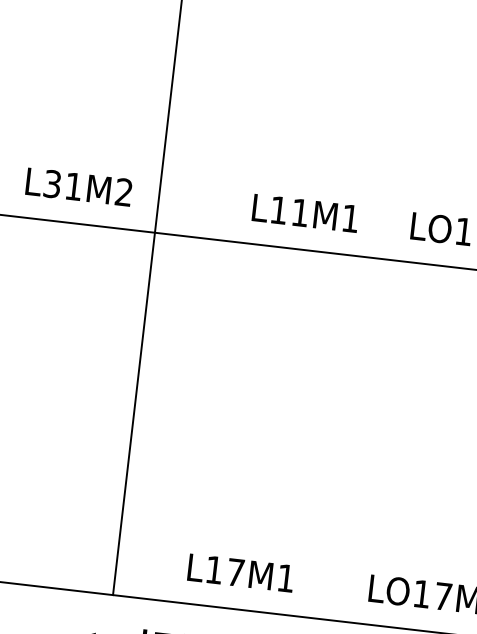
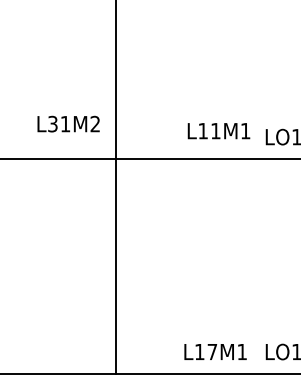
text: (78, 186) -> (68, 123), moved
text: (304, 213) -> (218, 131), moved
text: (241, 572) -> (215, 351), moved

